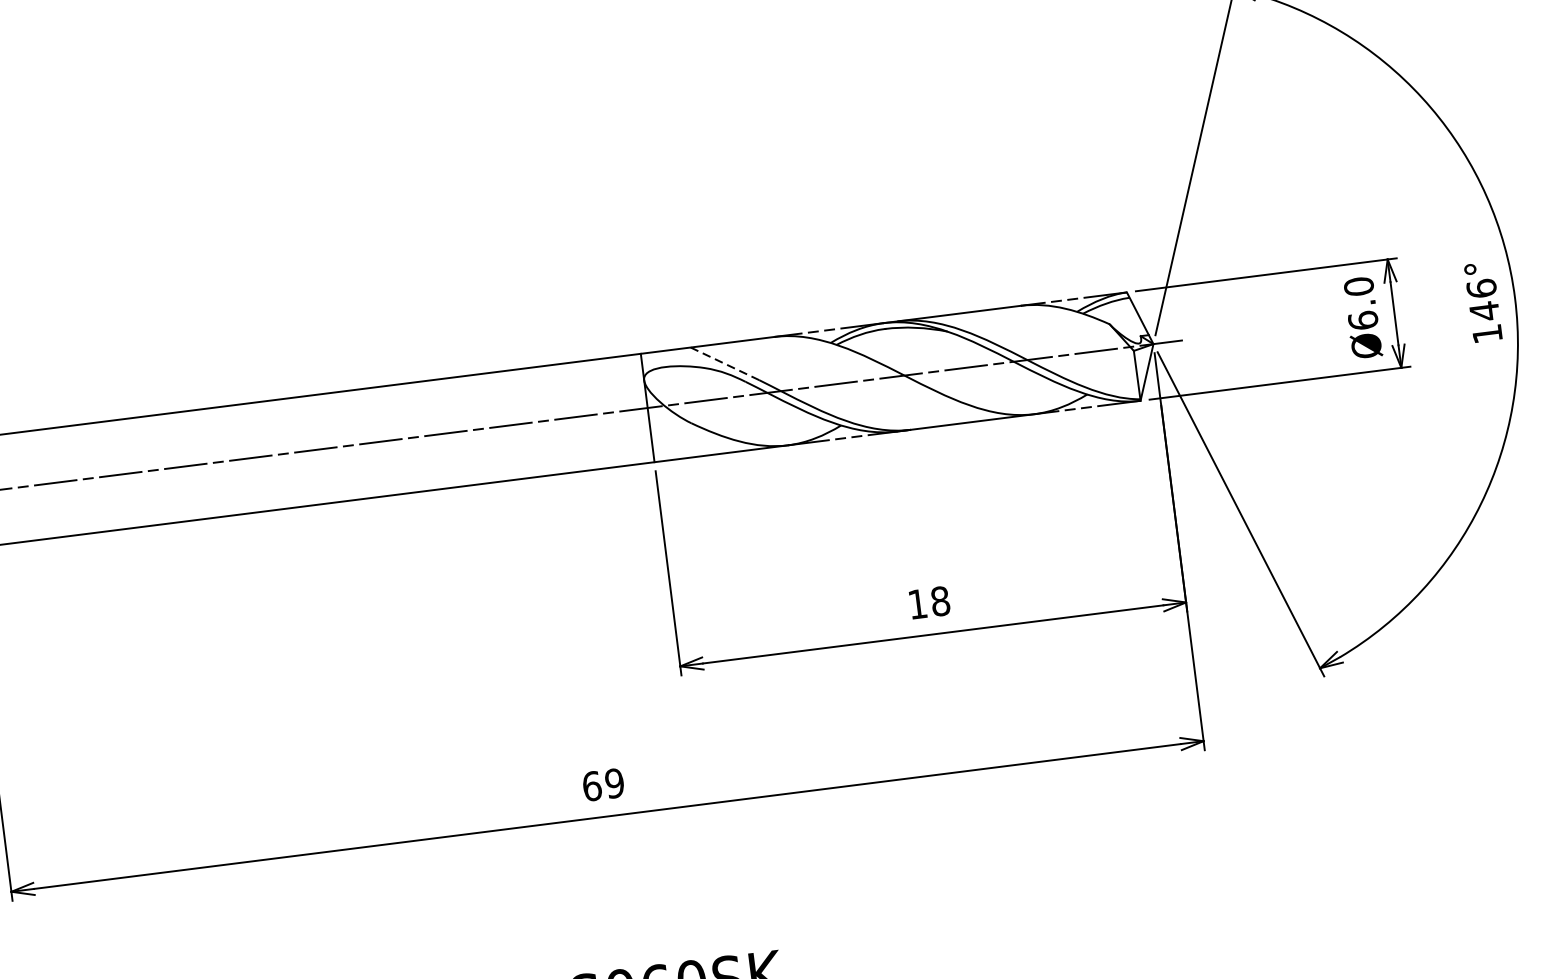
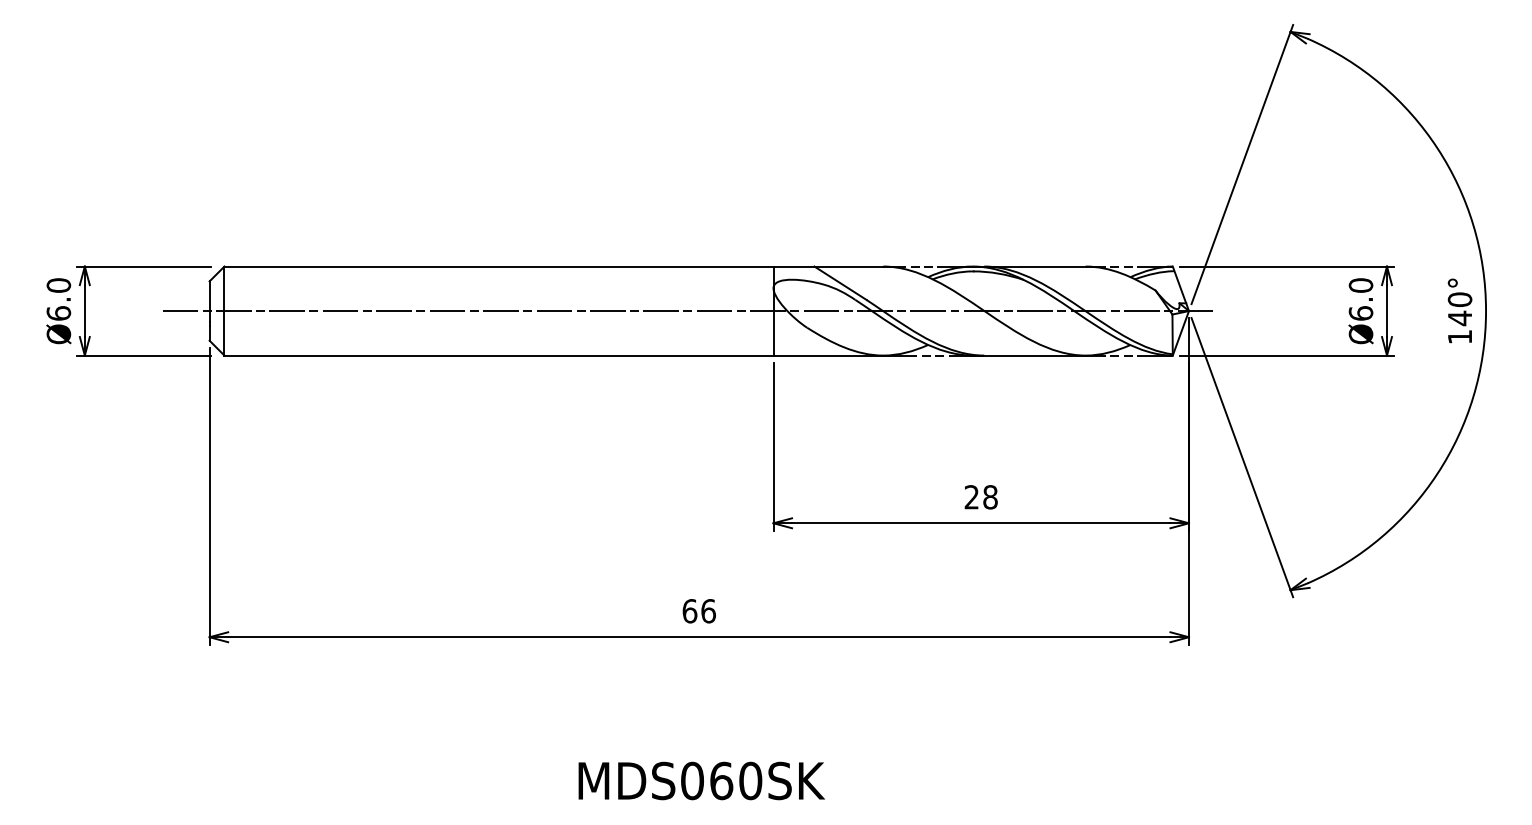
text: (1480, 288) -> (1459, 299), 146° -> 140°
line: (725, 364) -> (840, 283), dashed -> solid
text: (917, 604) -> (971, 497), 18 -> 28
text: (614, 783) -> (708, 611), 69 -> 66

